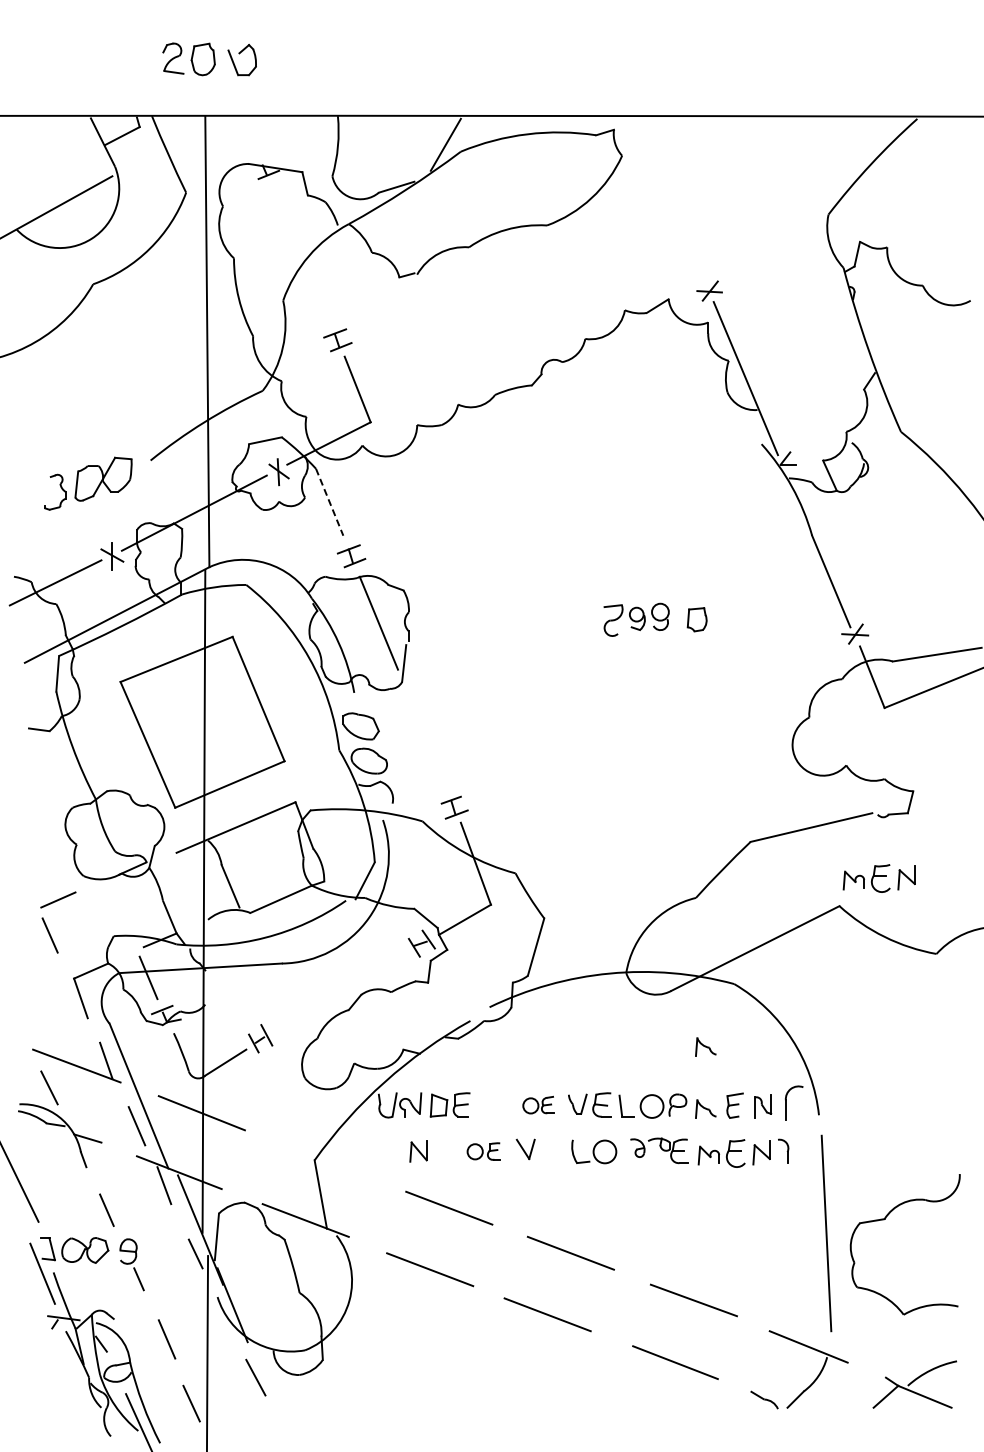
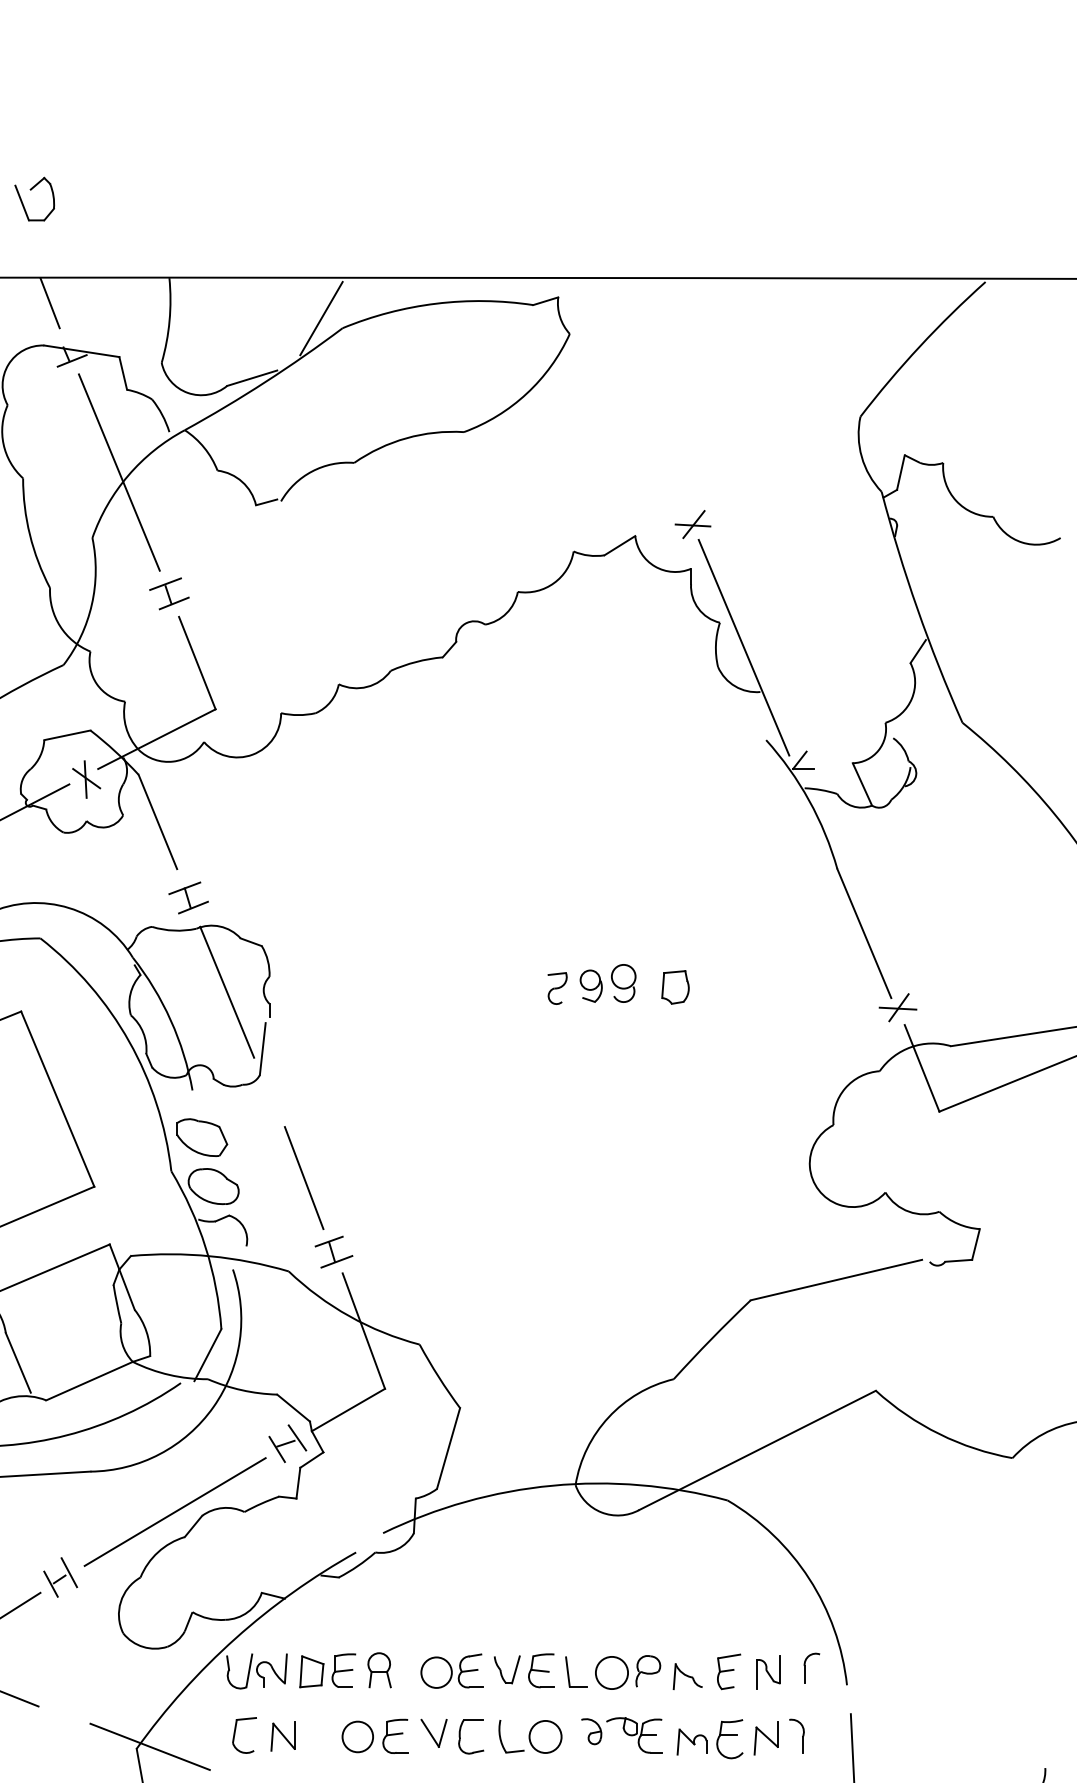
line: (252, 133) -> (49, 302), added
line: (302, 253) -> (119, 471), added
line: (329, 502) -> (157, 822), dashed -> solid
part: (613, 620) -> (557, 988), size x0.71
line: (433, 754) -> (304, 1177), added
part: (878, 878) -> (930, 1351), removed
line: (341, 991) -> (174, 1510), added
part: (705, 1046) -> (687, 1588), removed
part: (793, 1103) -> (811, 1668), size x0.62
part: (486, 1104) -> (378, 1670), added
part: (538, 1104) -> (451, 1670), size x1.43
part: (385, 1148) -> (236, 1732), added
part: (483, 1151) -> (374, 1736), size x1.43
part: (544, 1151) -> (460, 1736), added
line: (323, 1158) -> (149, 1746), added

